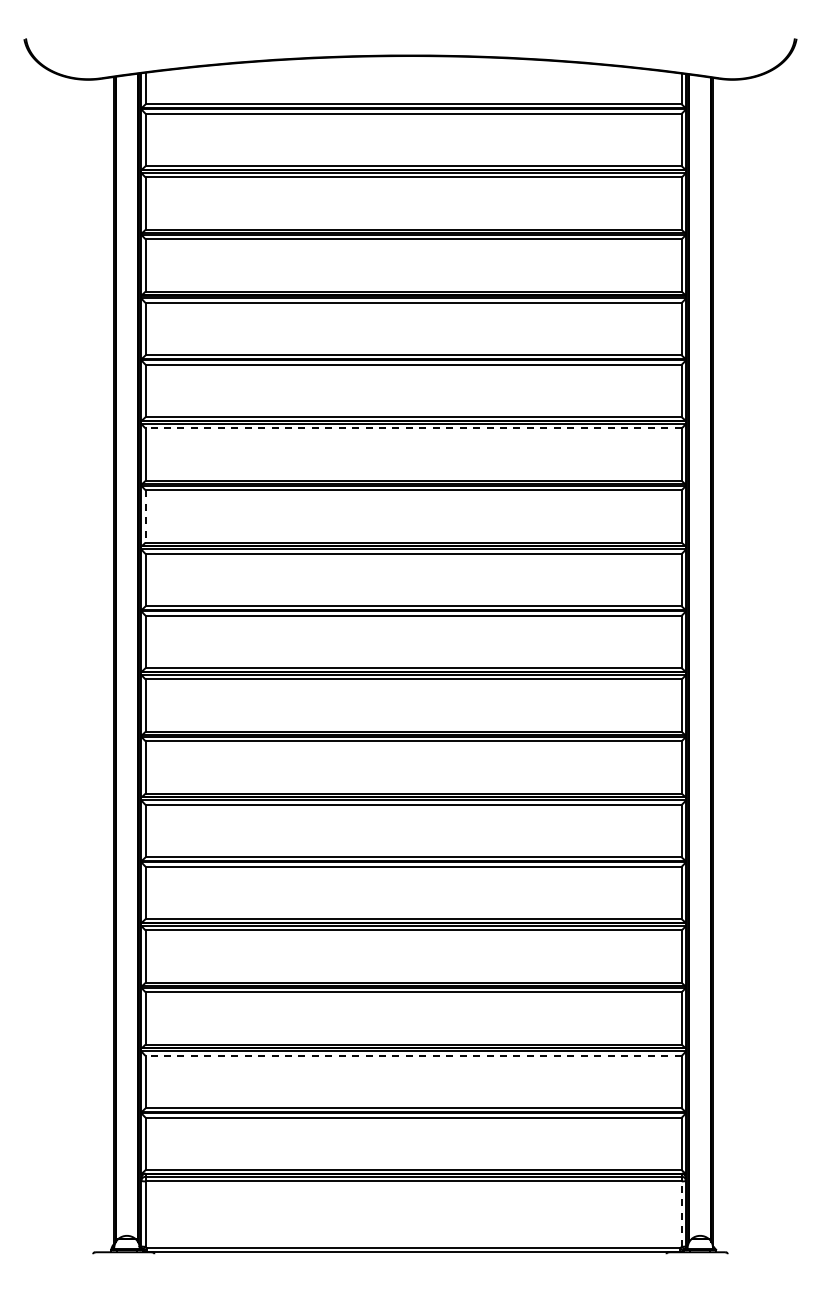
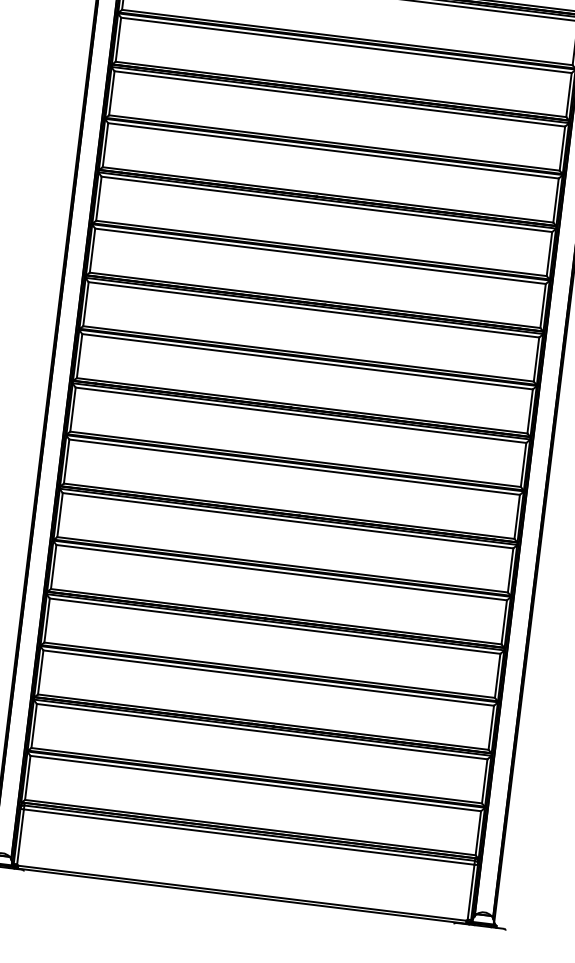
line: (413, 428) -> (326, 204), dashed -> solid
line: (145, 516) -> (92, 250), dashed -> solid
line: (413, 1055) -> (262, 731), dashed -> solid
line: (681, 1214) -> (470, 892), dashed -> solid

